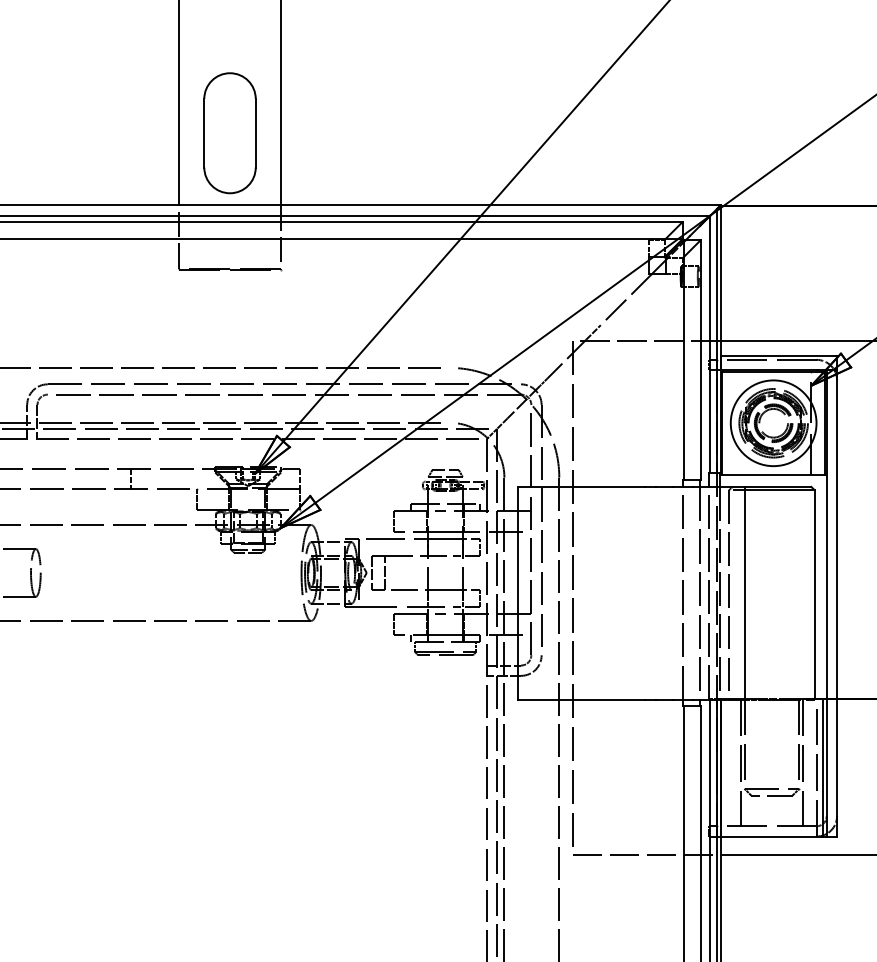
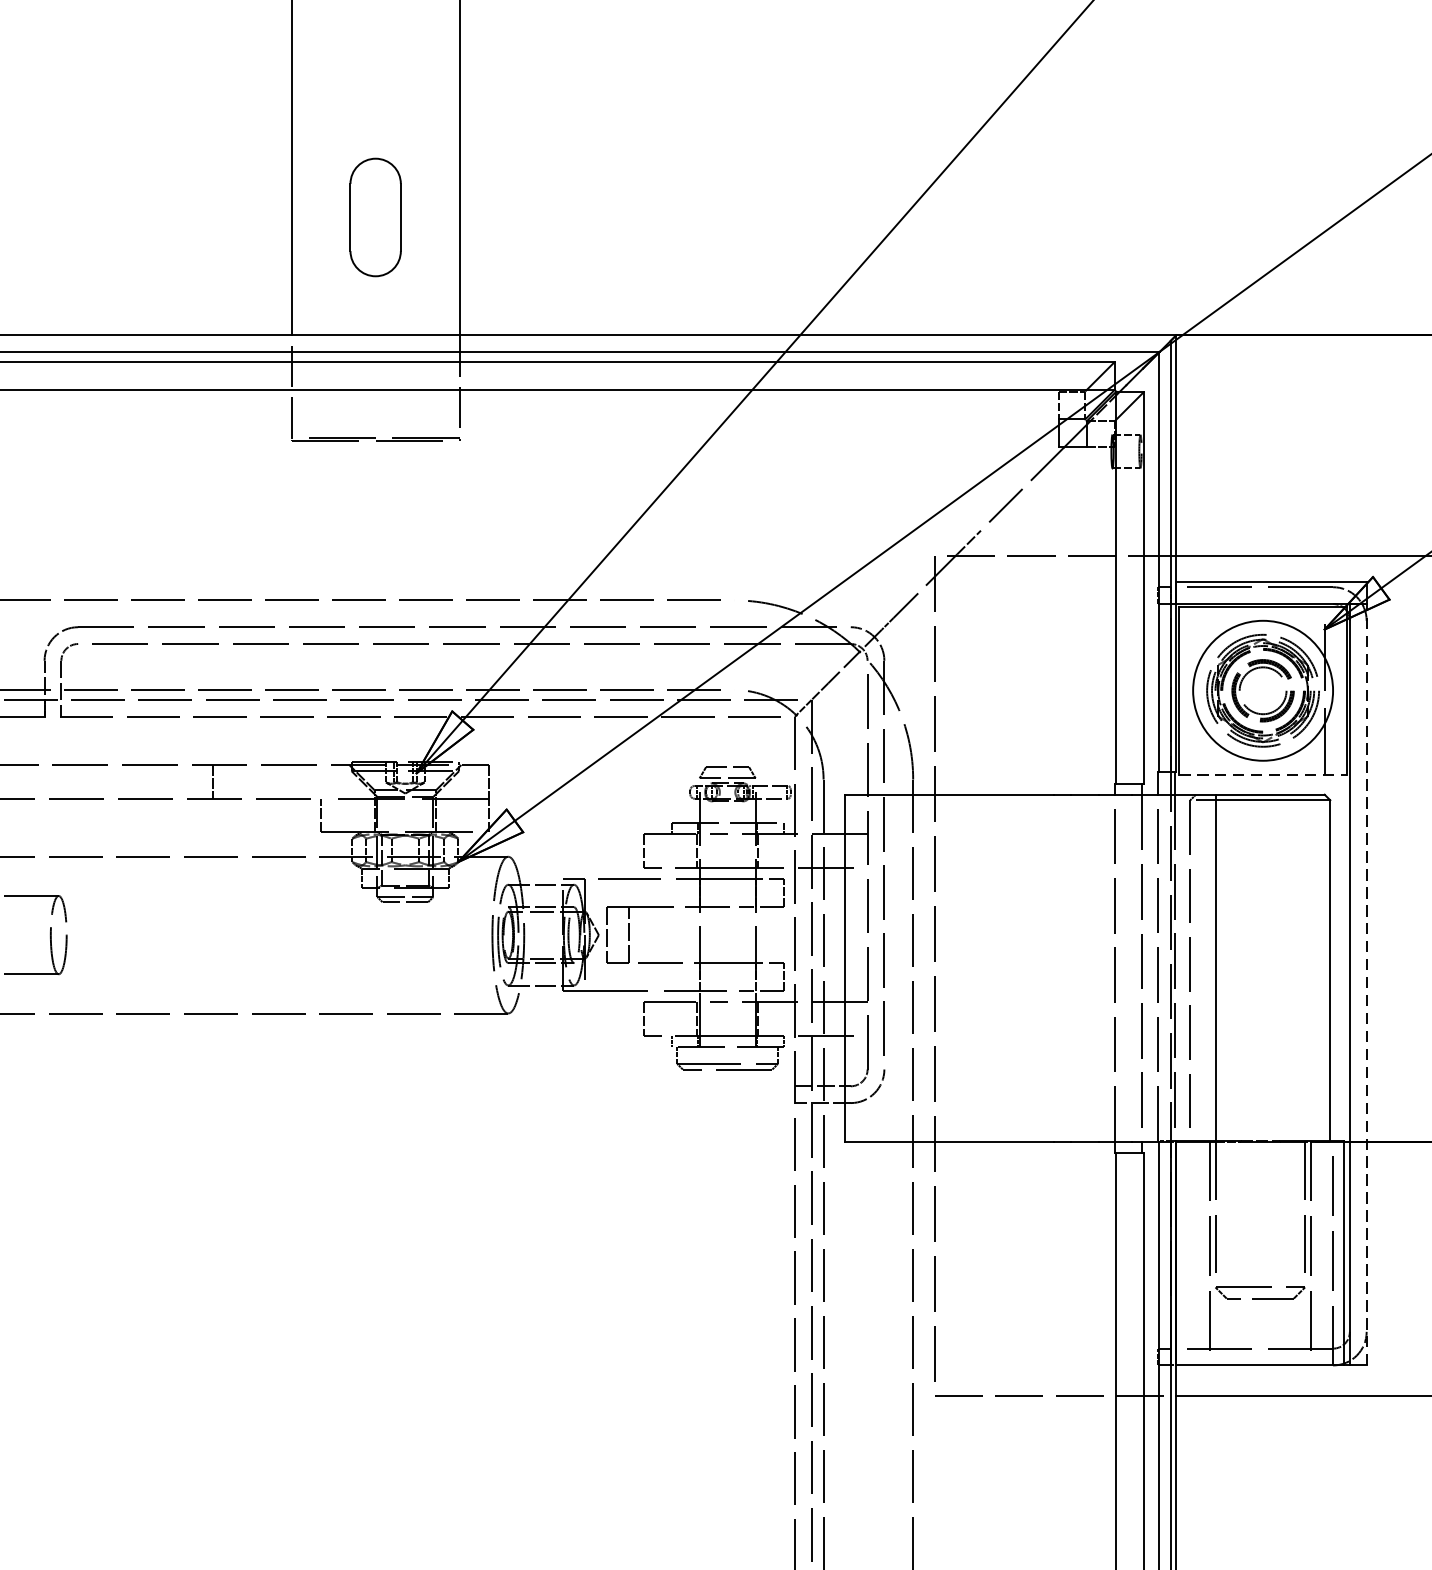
part: (229, 133) -> (374, 217), size x0.6
line: (774, 474) -> (1264, 774), solid -> dashed
line: (837, 602) -> (1367, 983), solid -> dashed

